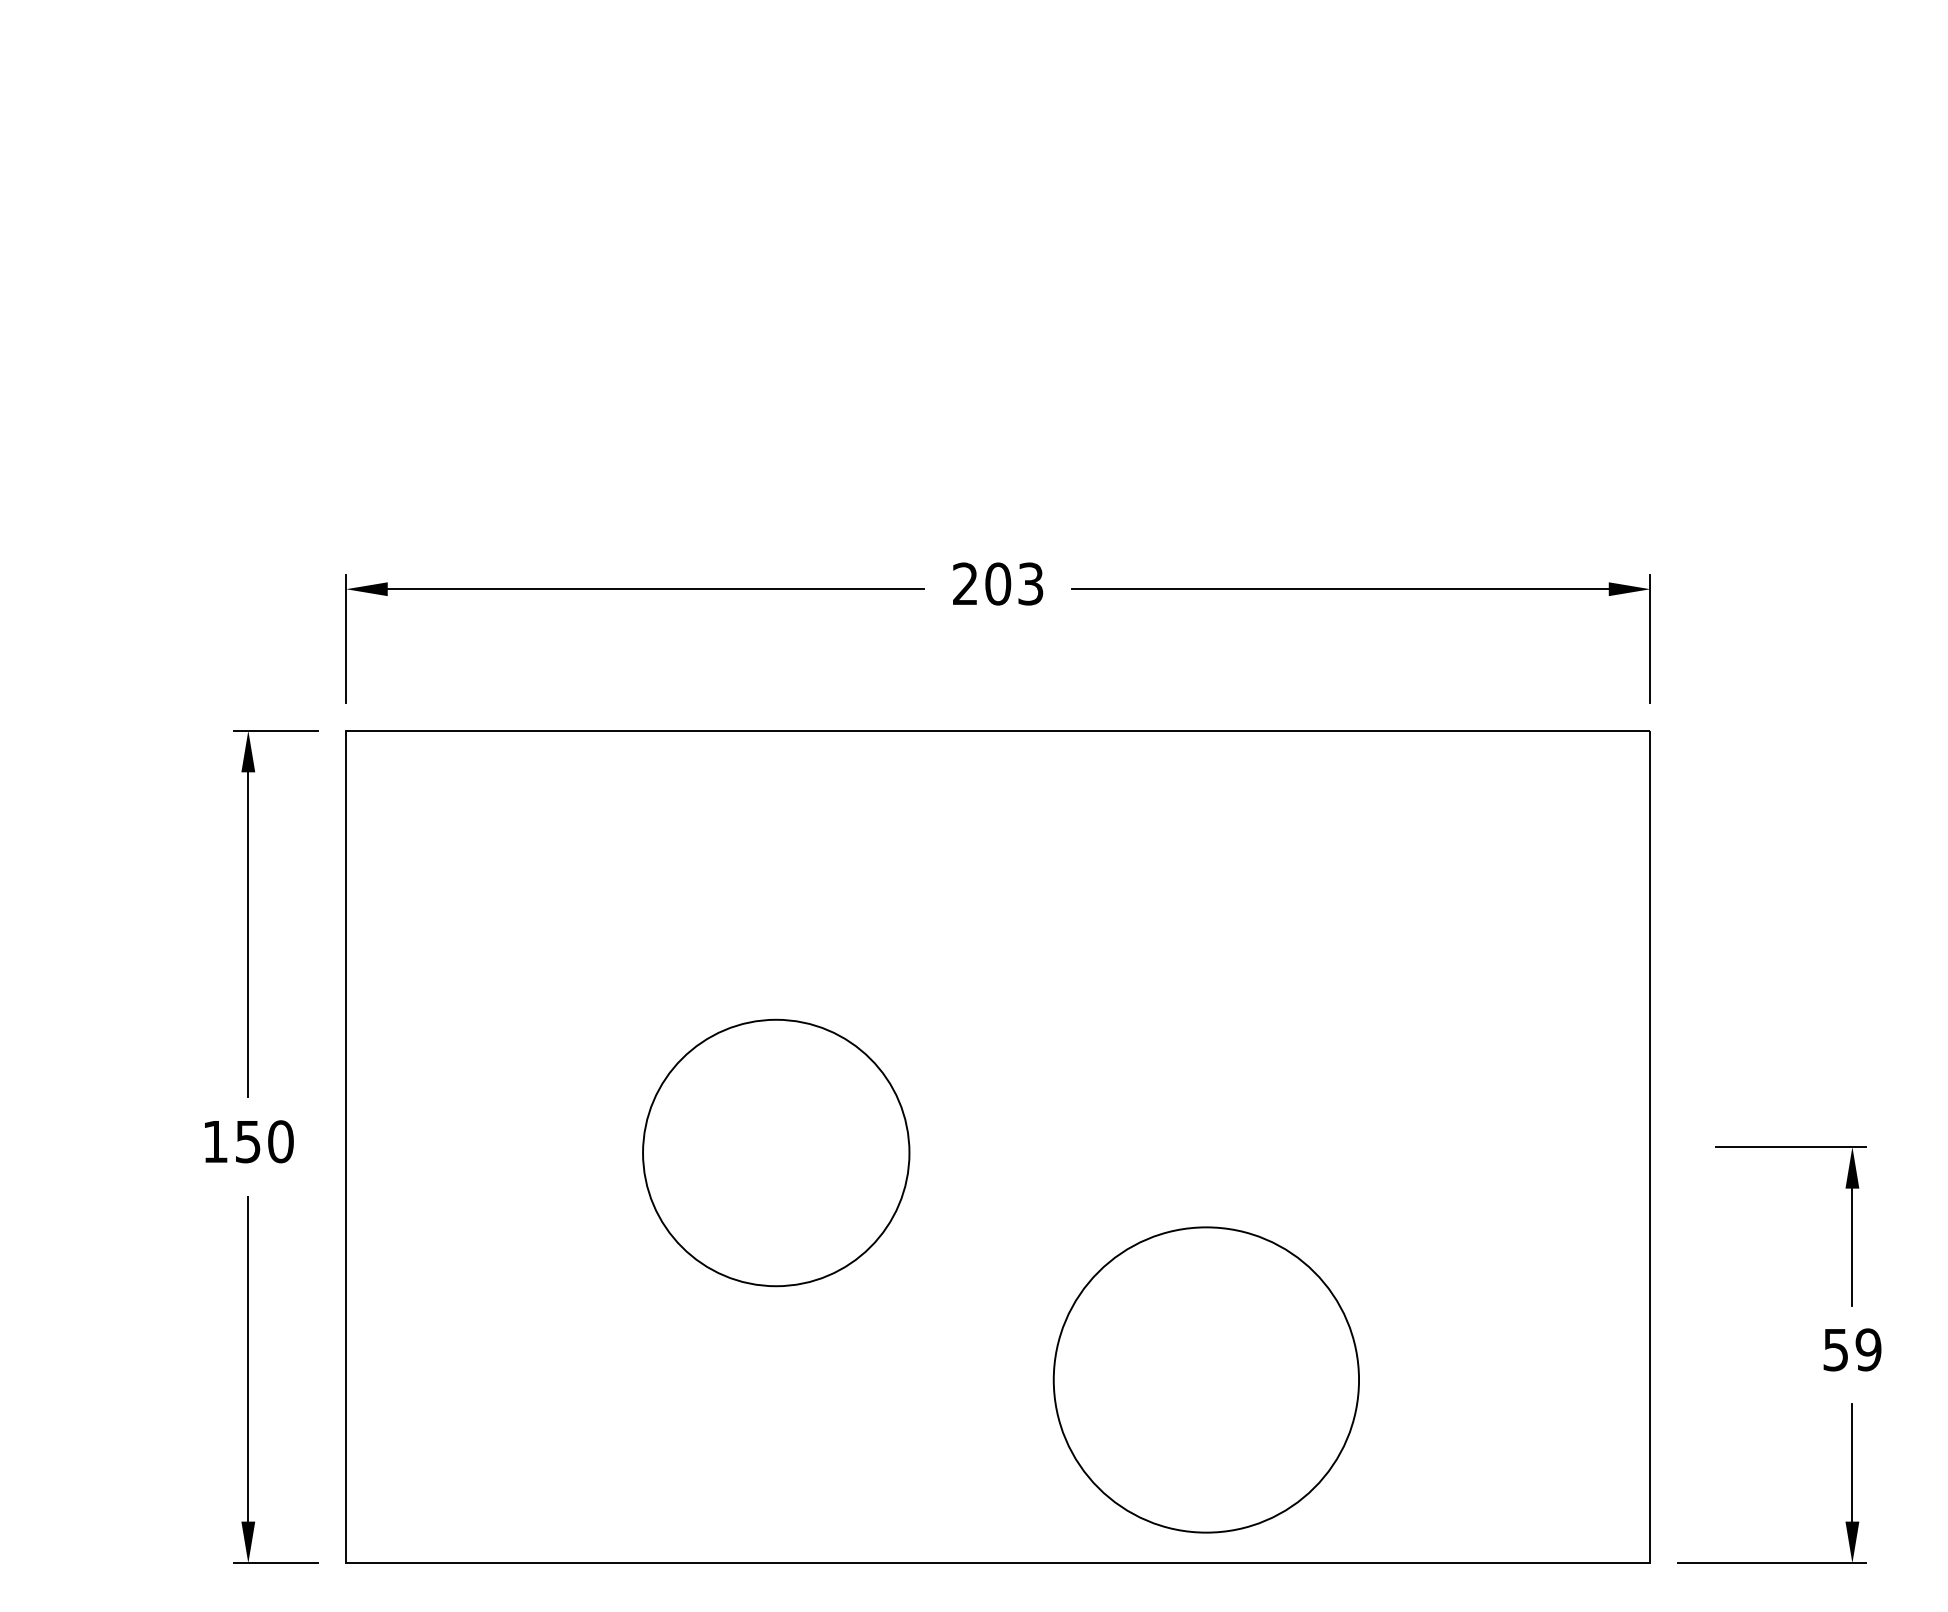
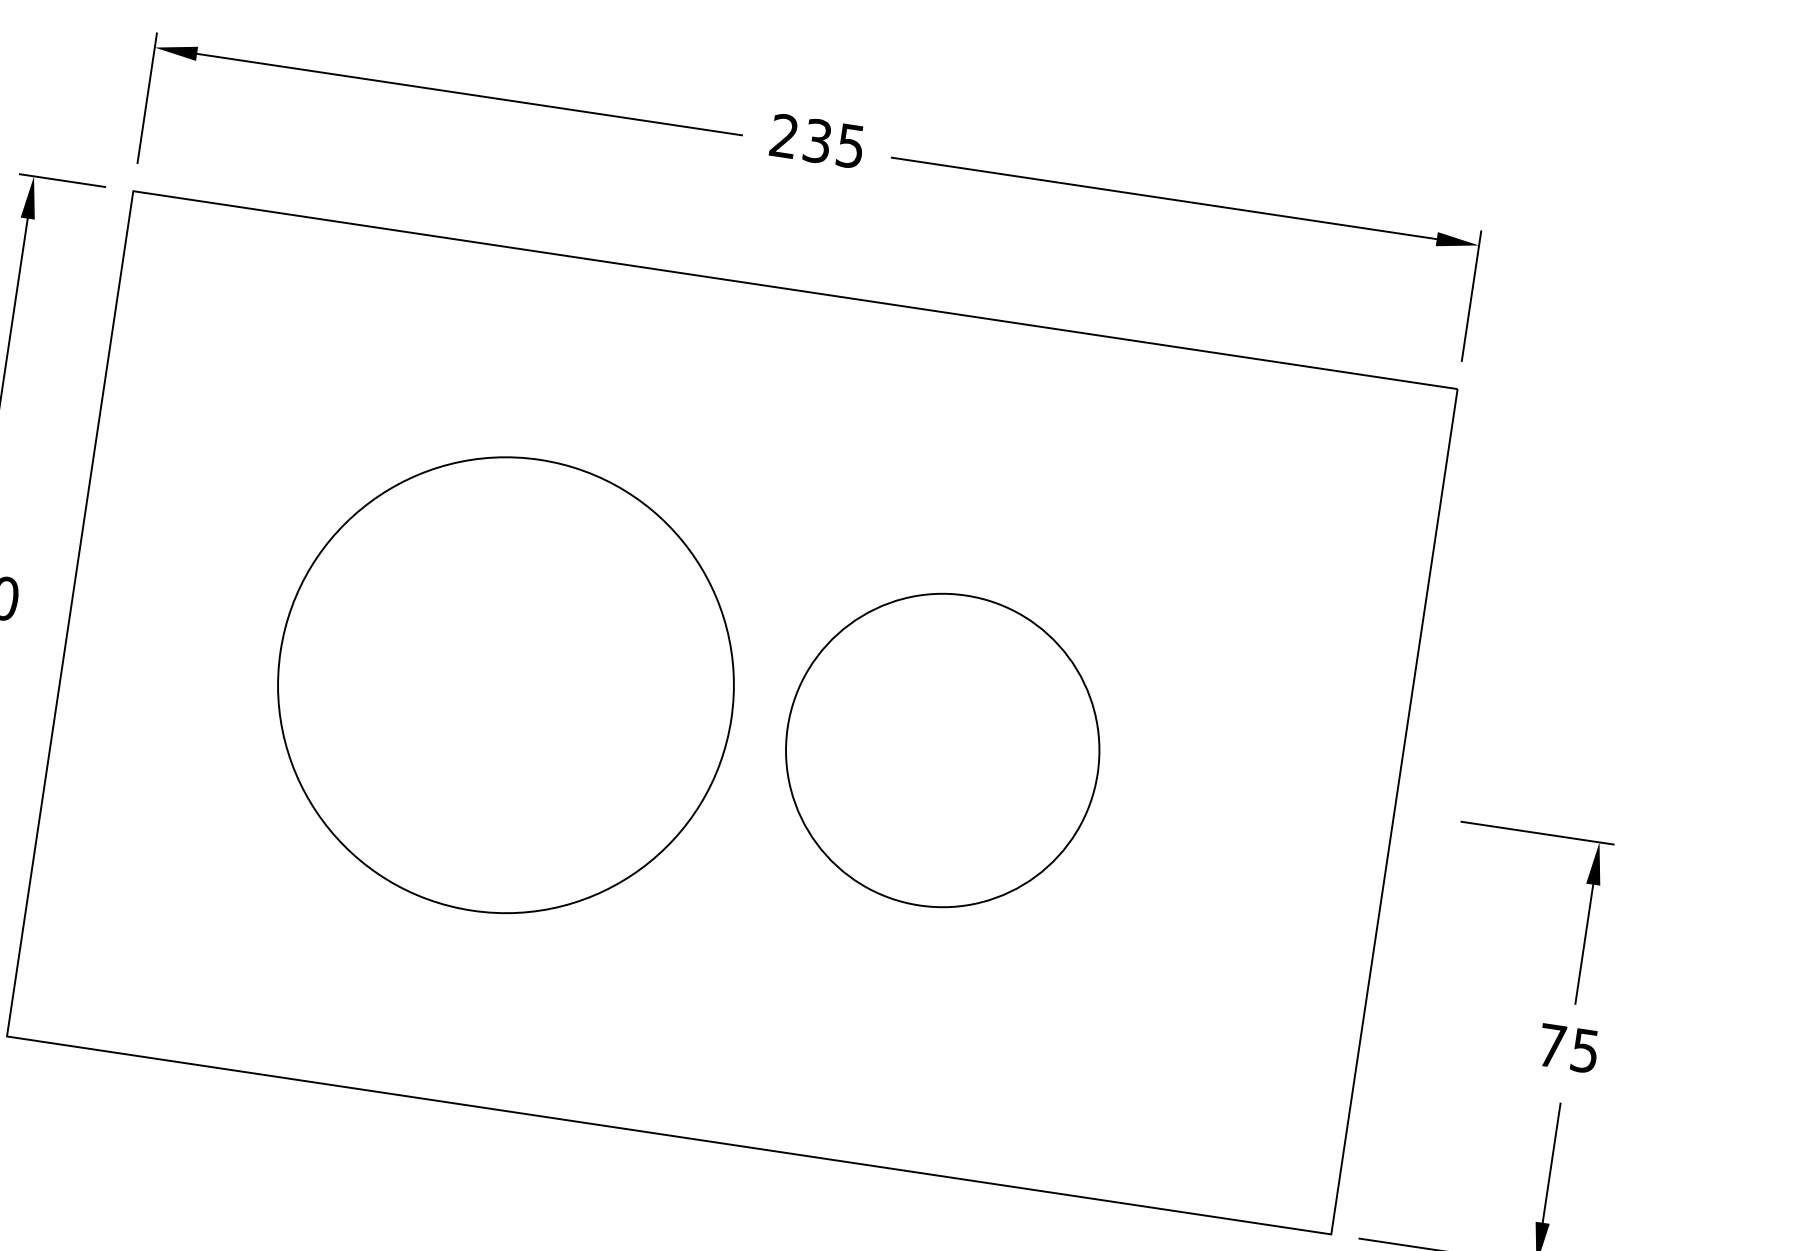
text: (1014, 583) -> (834, 143), 203 -> 235
circle: (776, 1153) -> (506, 685), size x1.67
text: (1852, 1349) -> (1568, 1048), 59 -> 75
circle: (1205, 1379) -> (941, 749), moved

